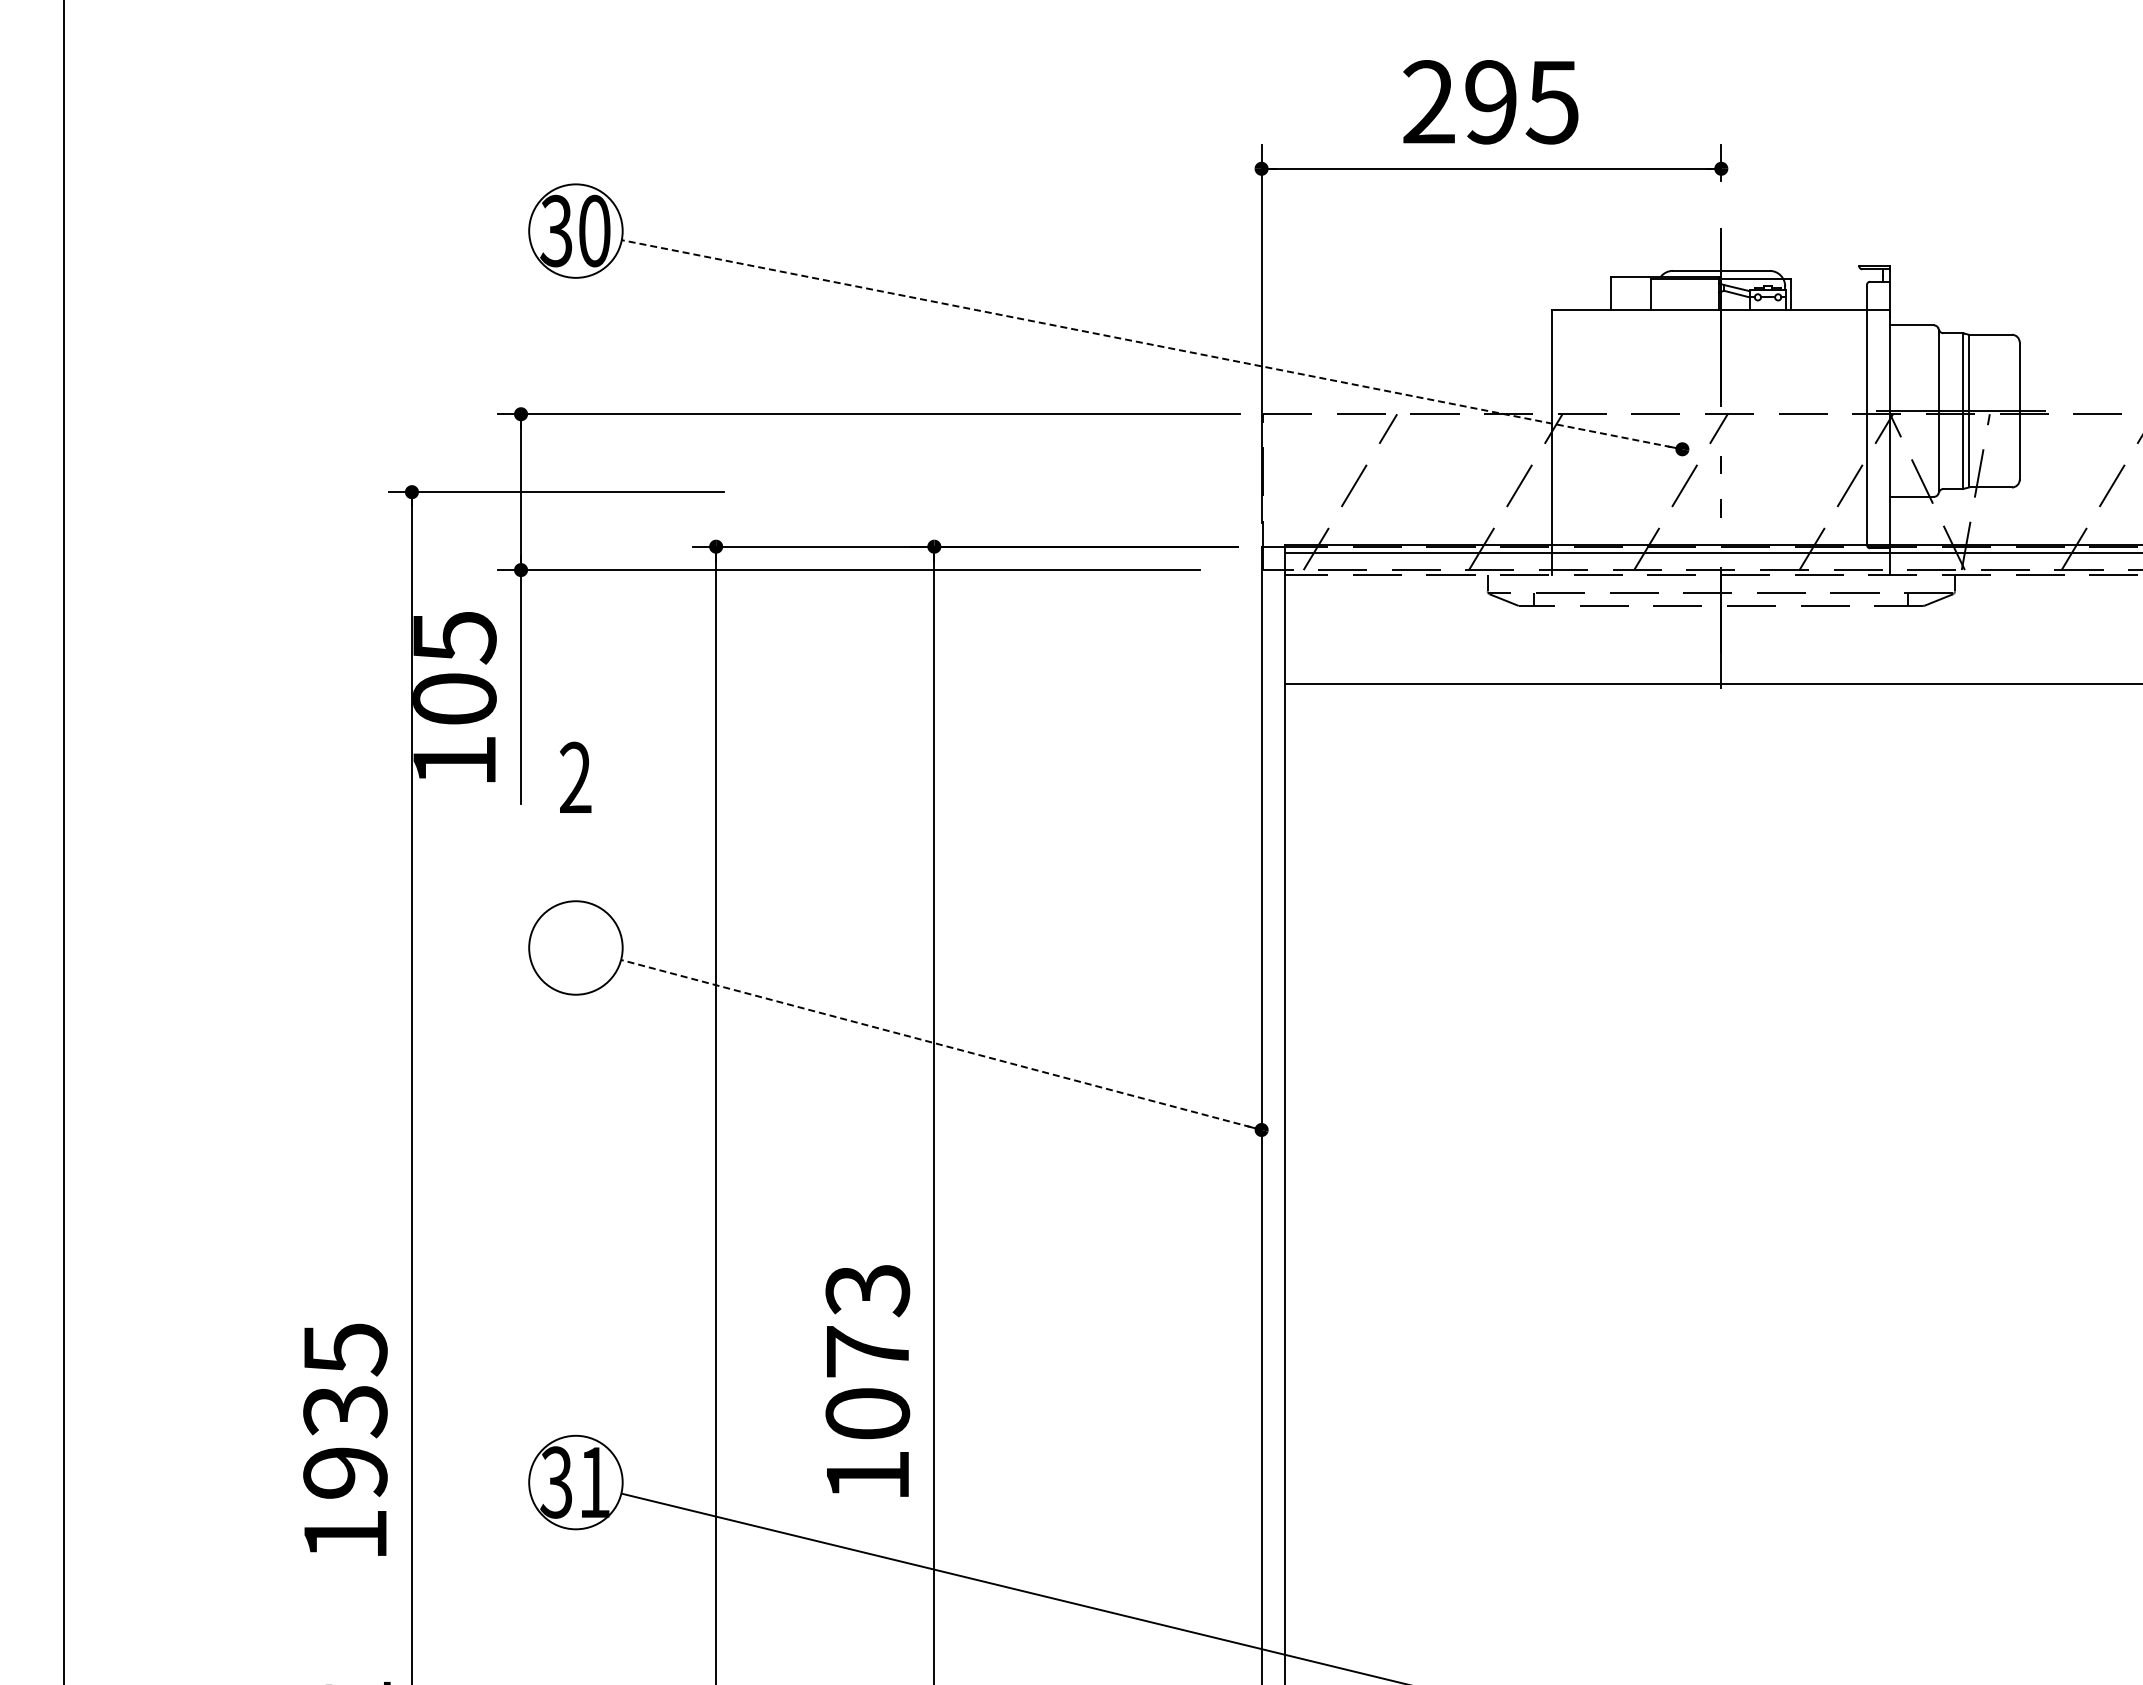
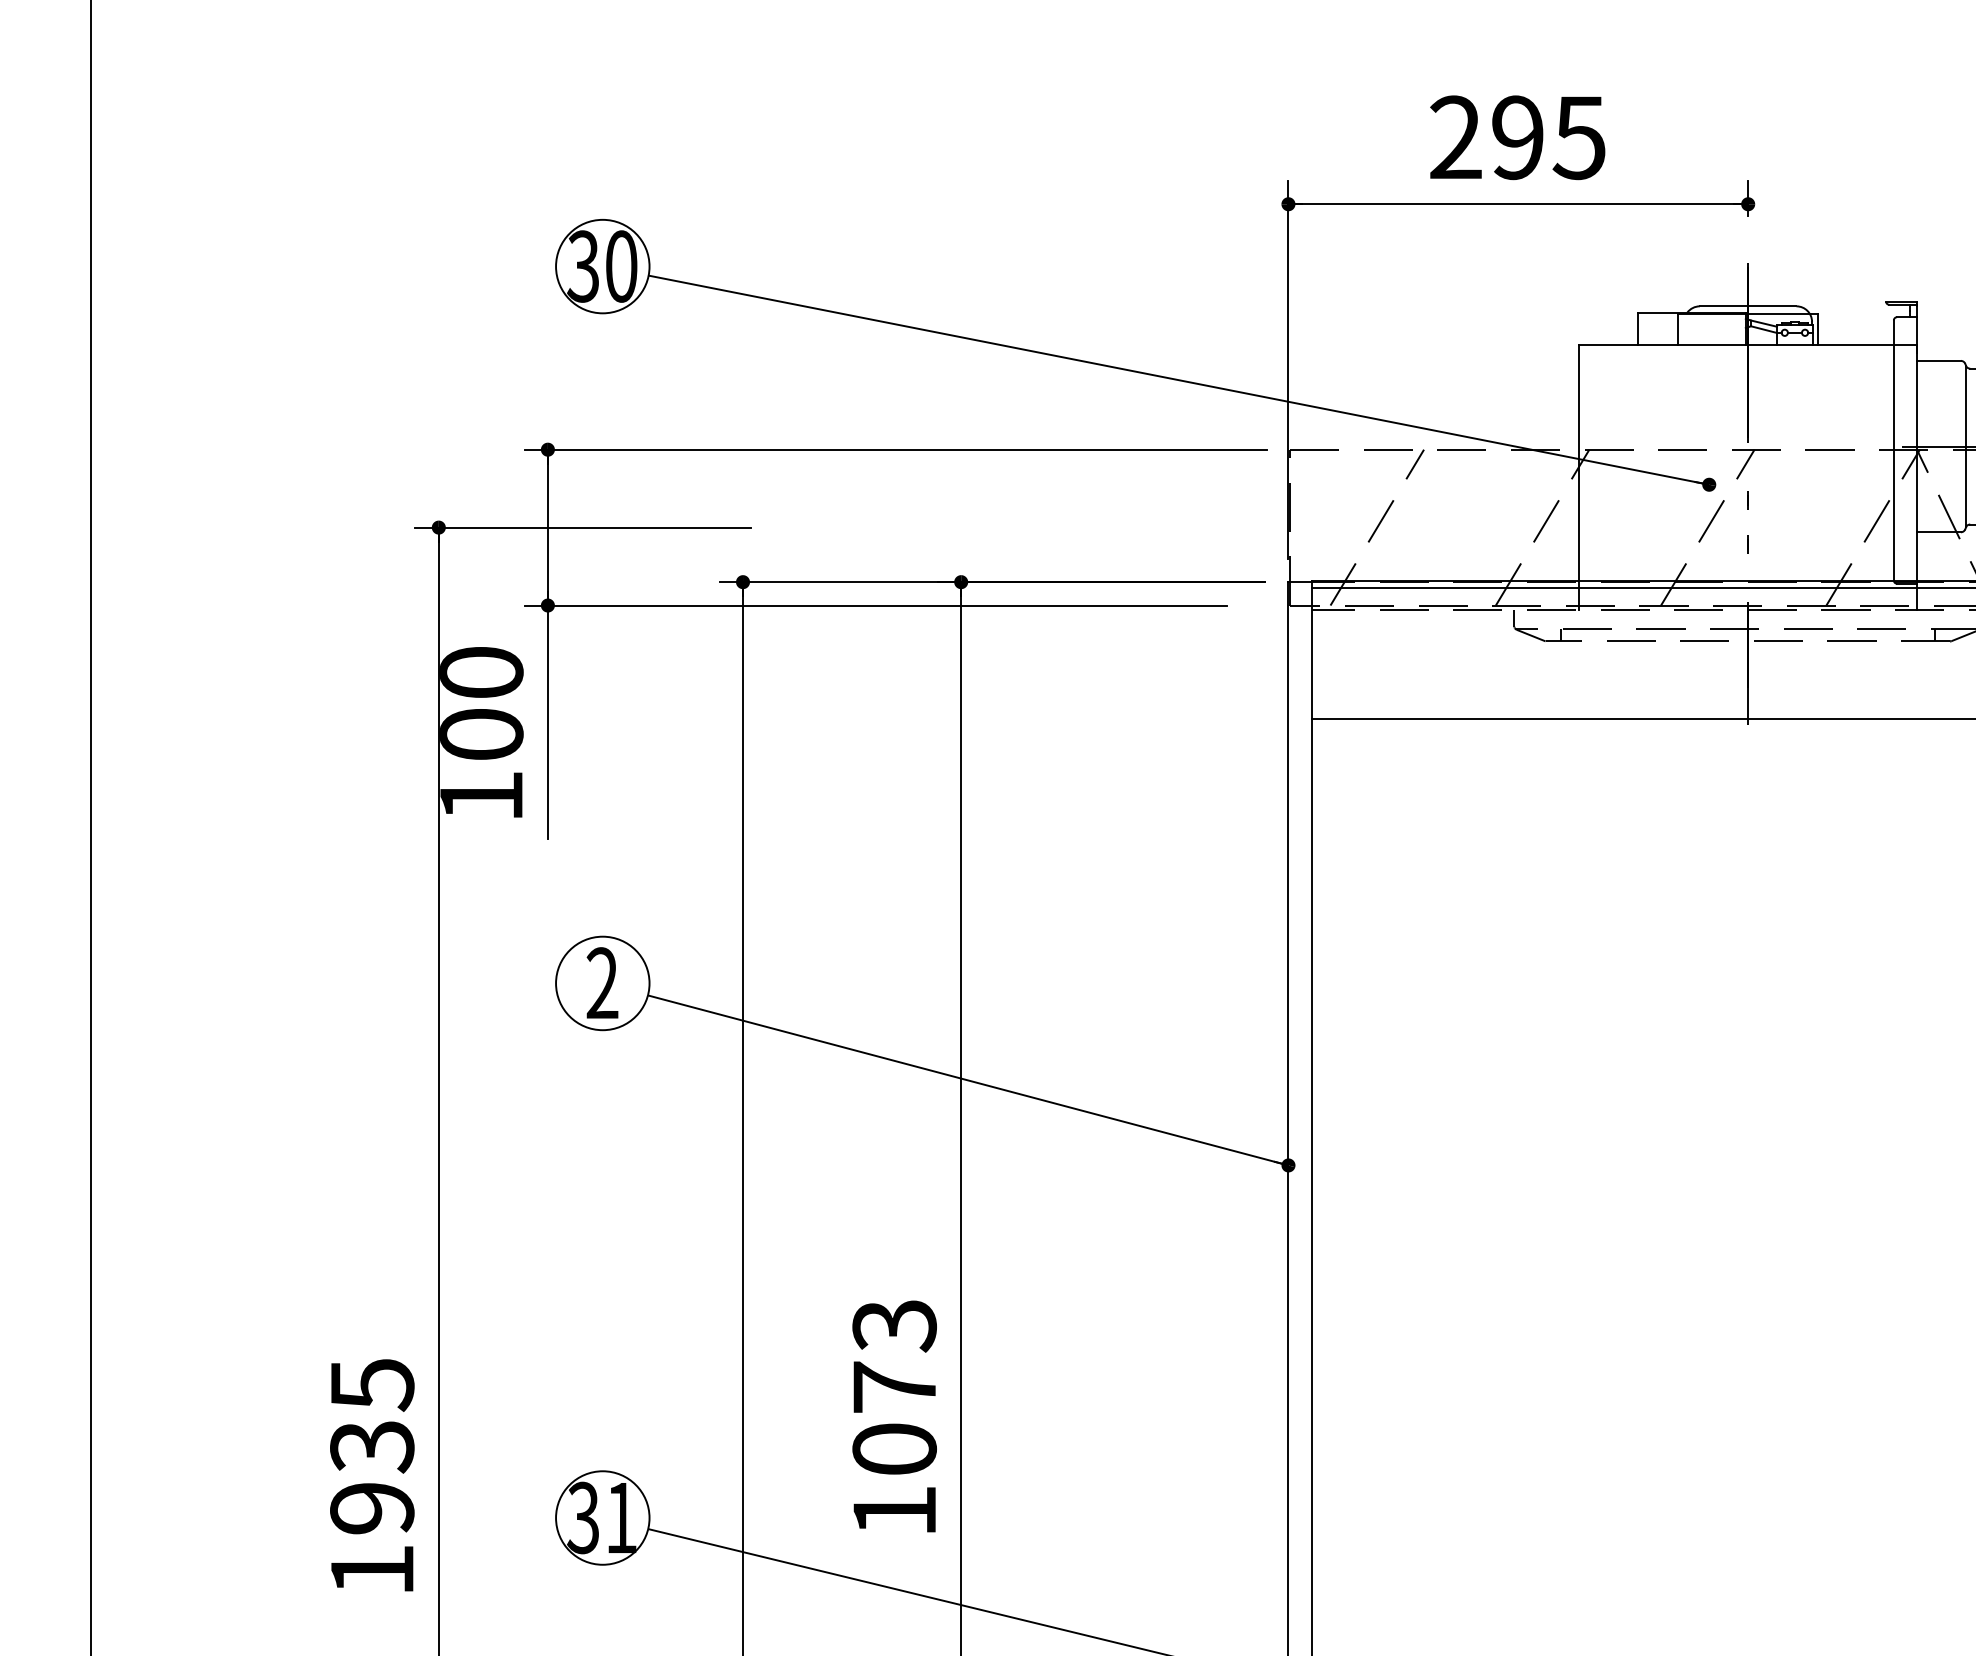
line: (1152, 344) -> (1179, 379), dashed -> solid
text: (454, 637) -> (481, 672), 105 -> 100
text: (575, 776) -> (602, 981), moved
line: (940, 1044) -> (967, 1079), dashed -> solid

